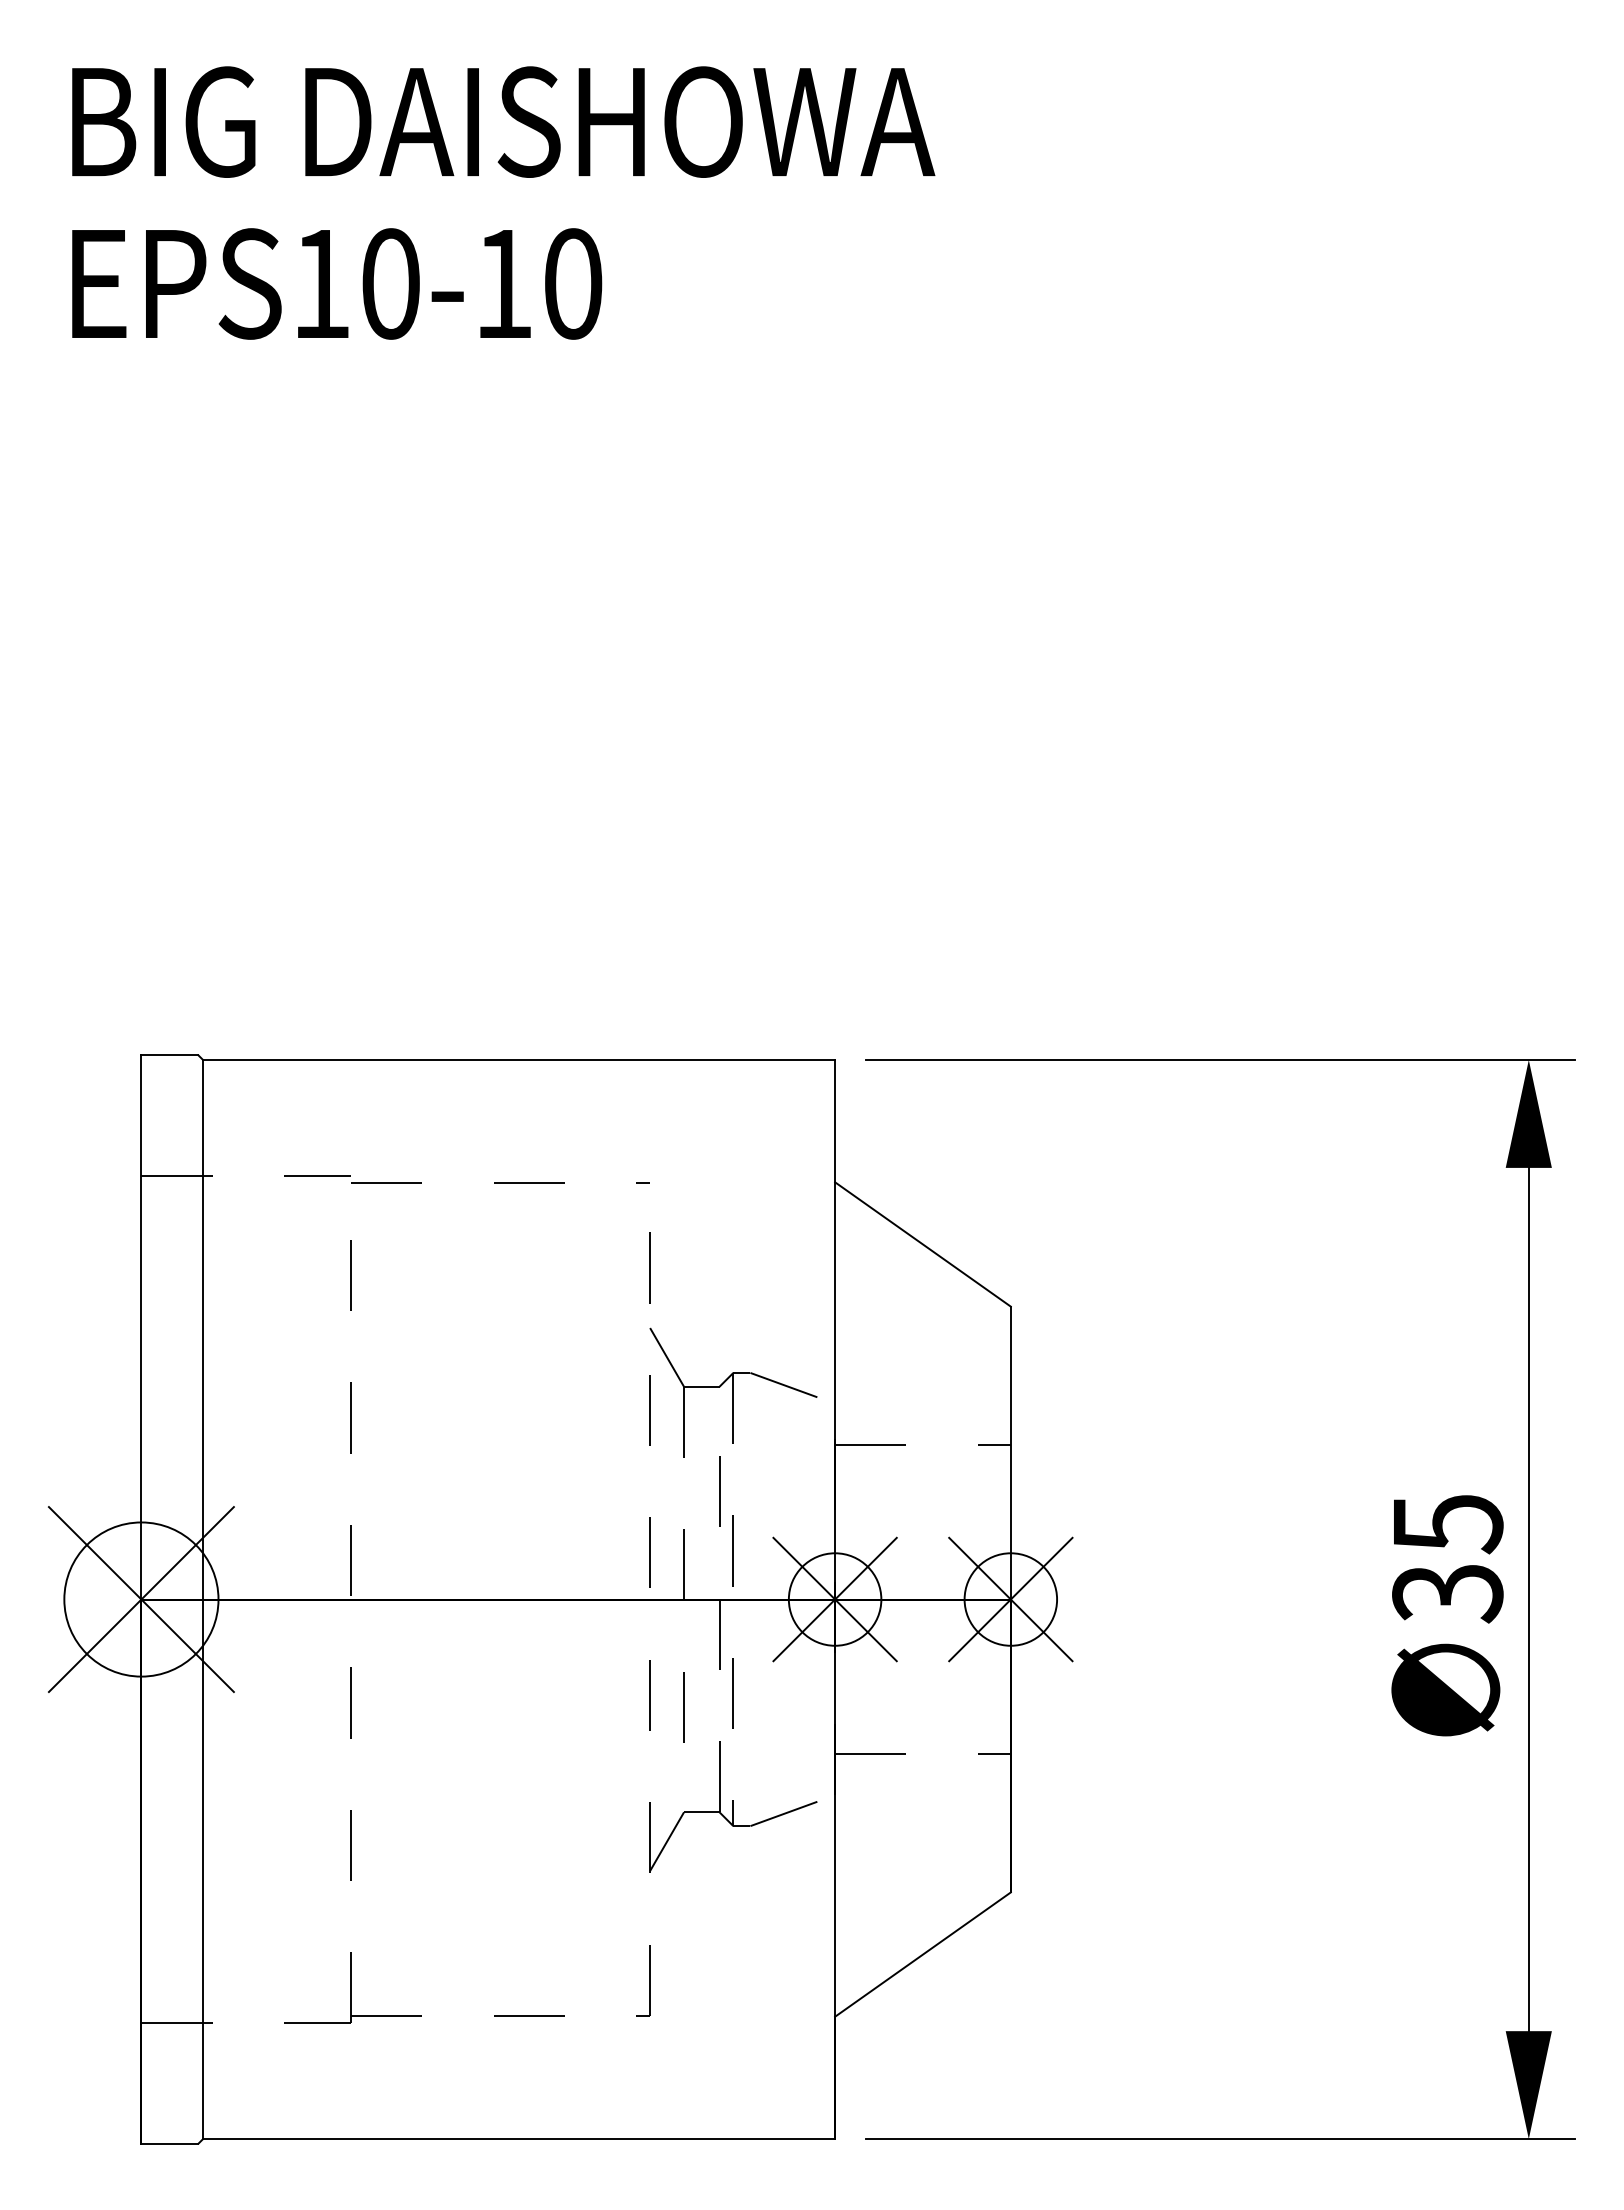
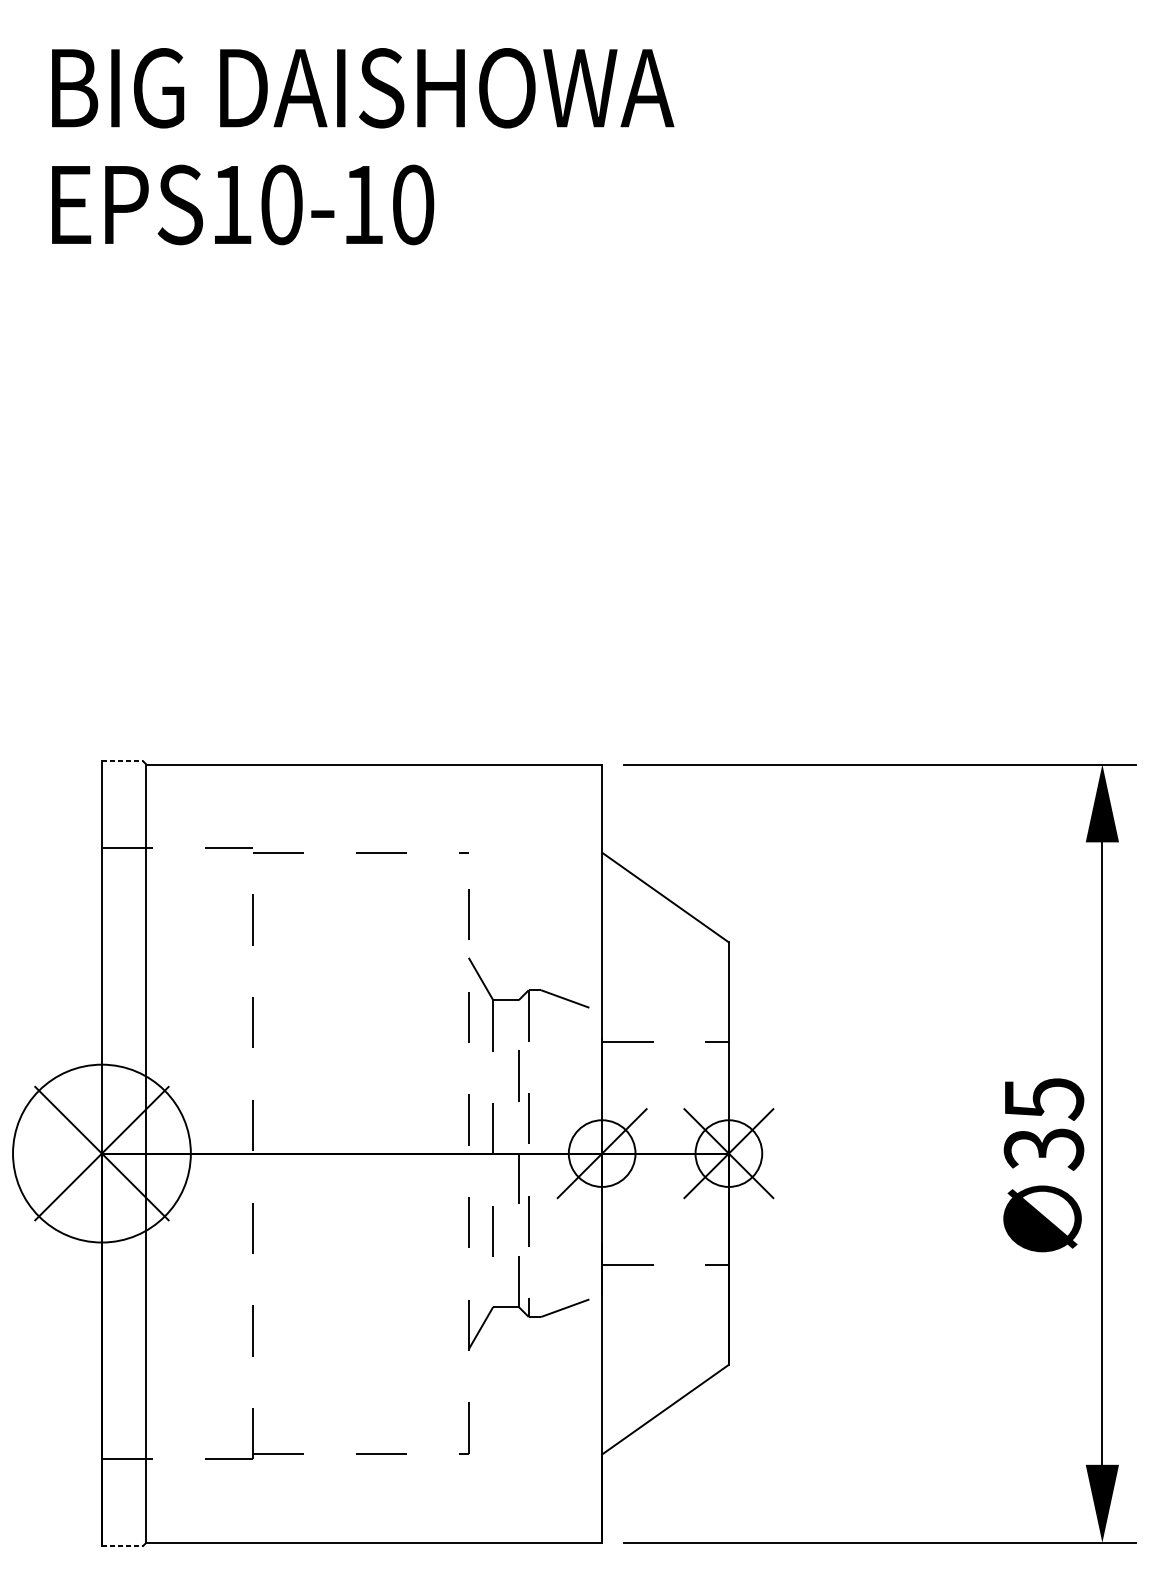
line: (169, 1055) -> (122, 761), solid -> dashed
circle: (141, 1599) -> (102, 1153), size x1.6
line: (834, 1599) -> (601, 1153), removed
line: (169, 2143) -> (122, 1545), solid -> dashed

